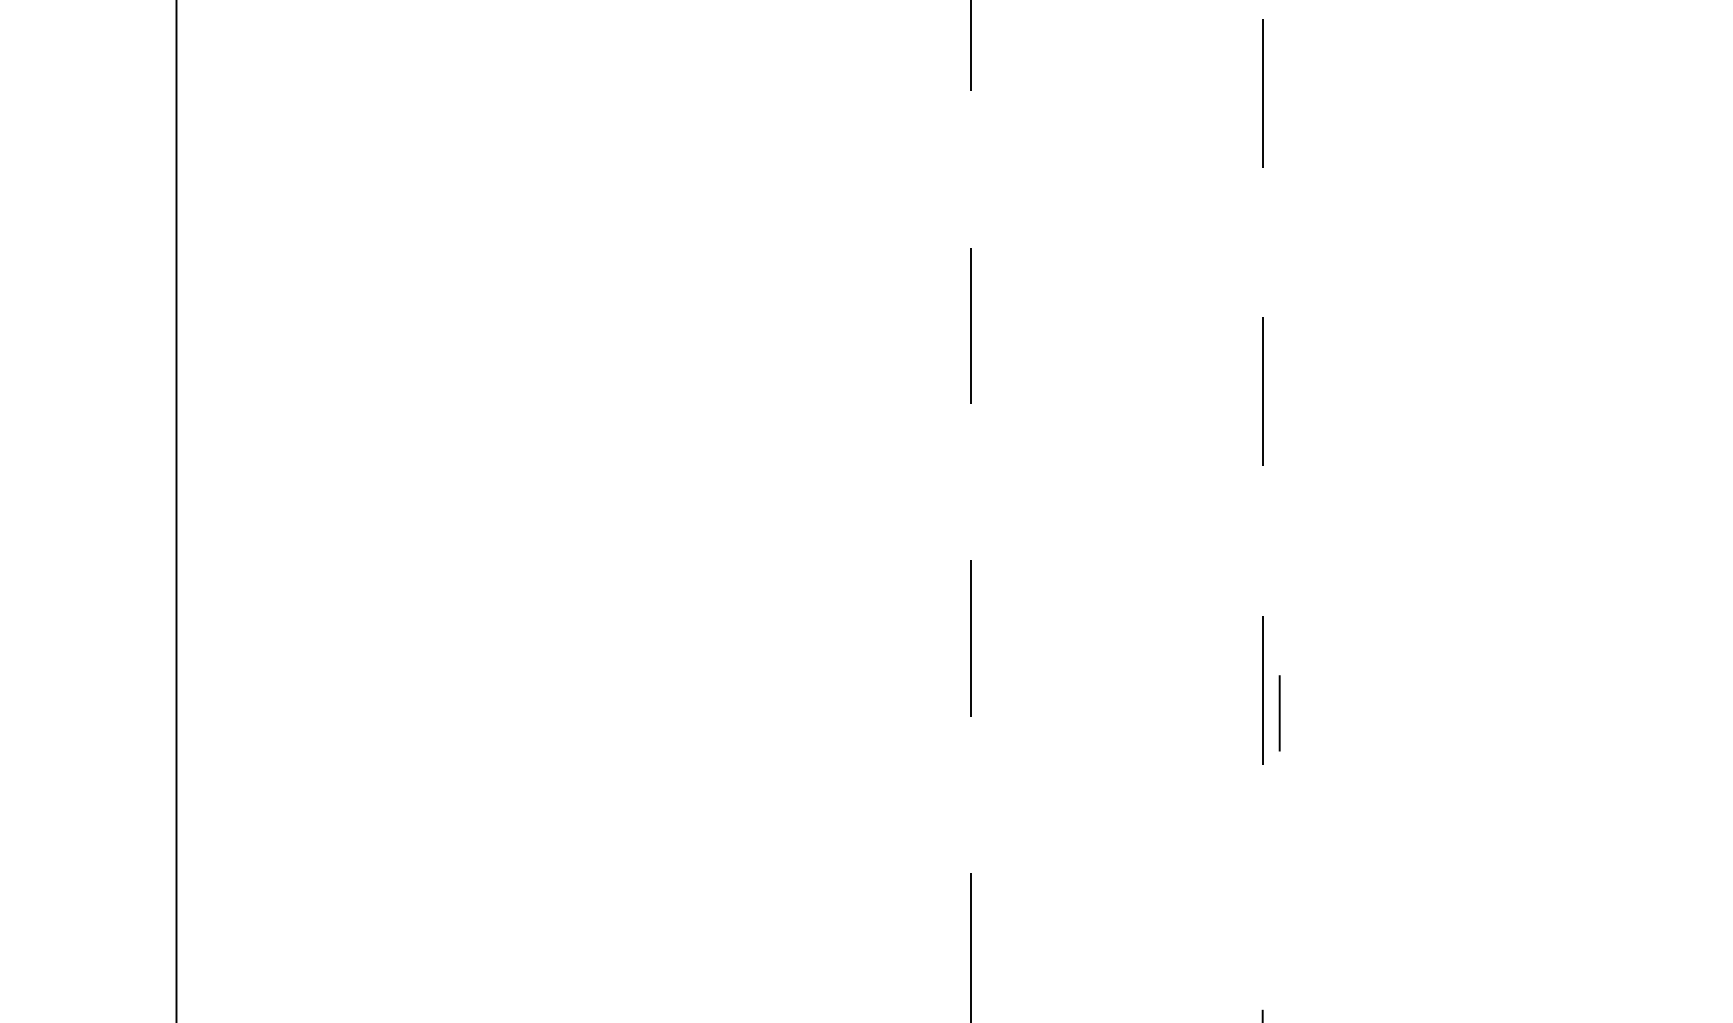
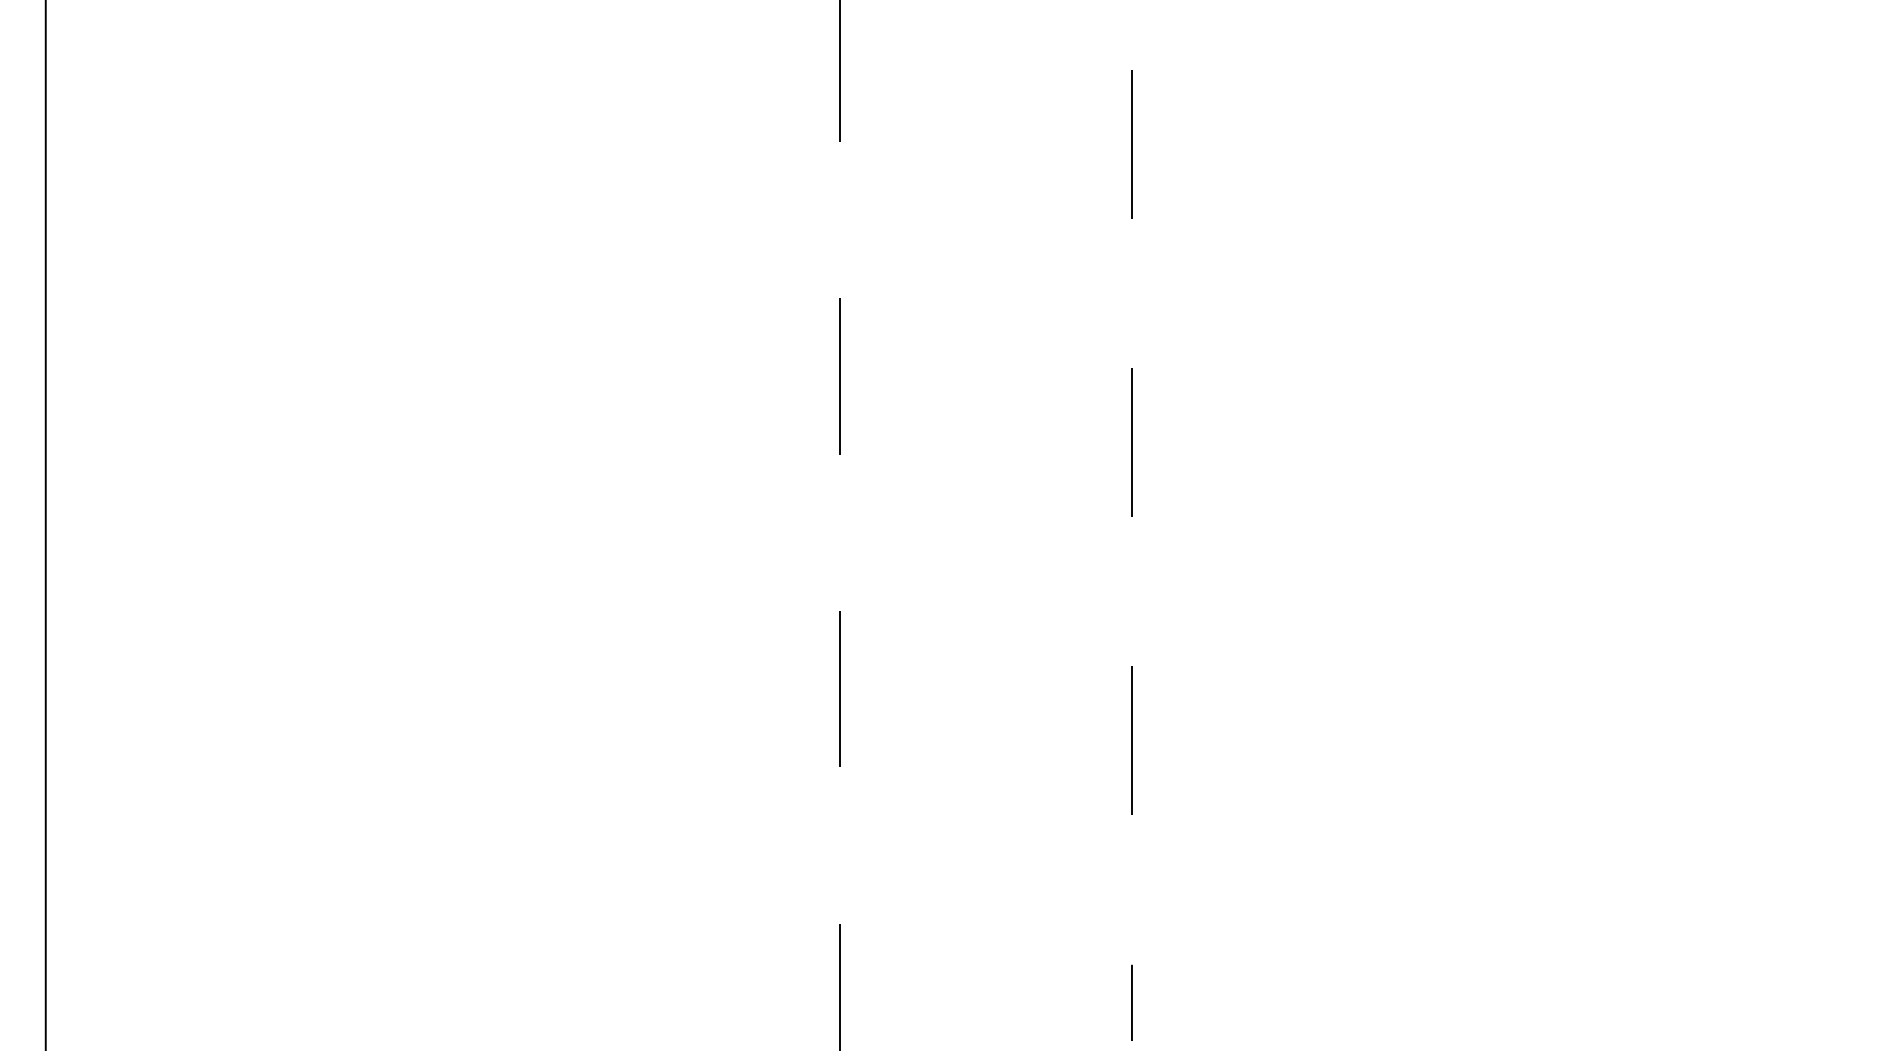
line: (1279, 712) -> (1131, 1002), moved

